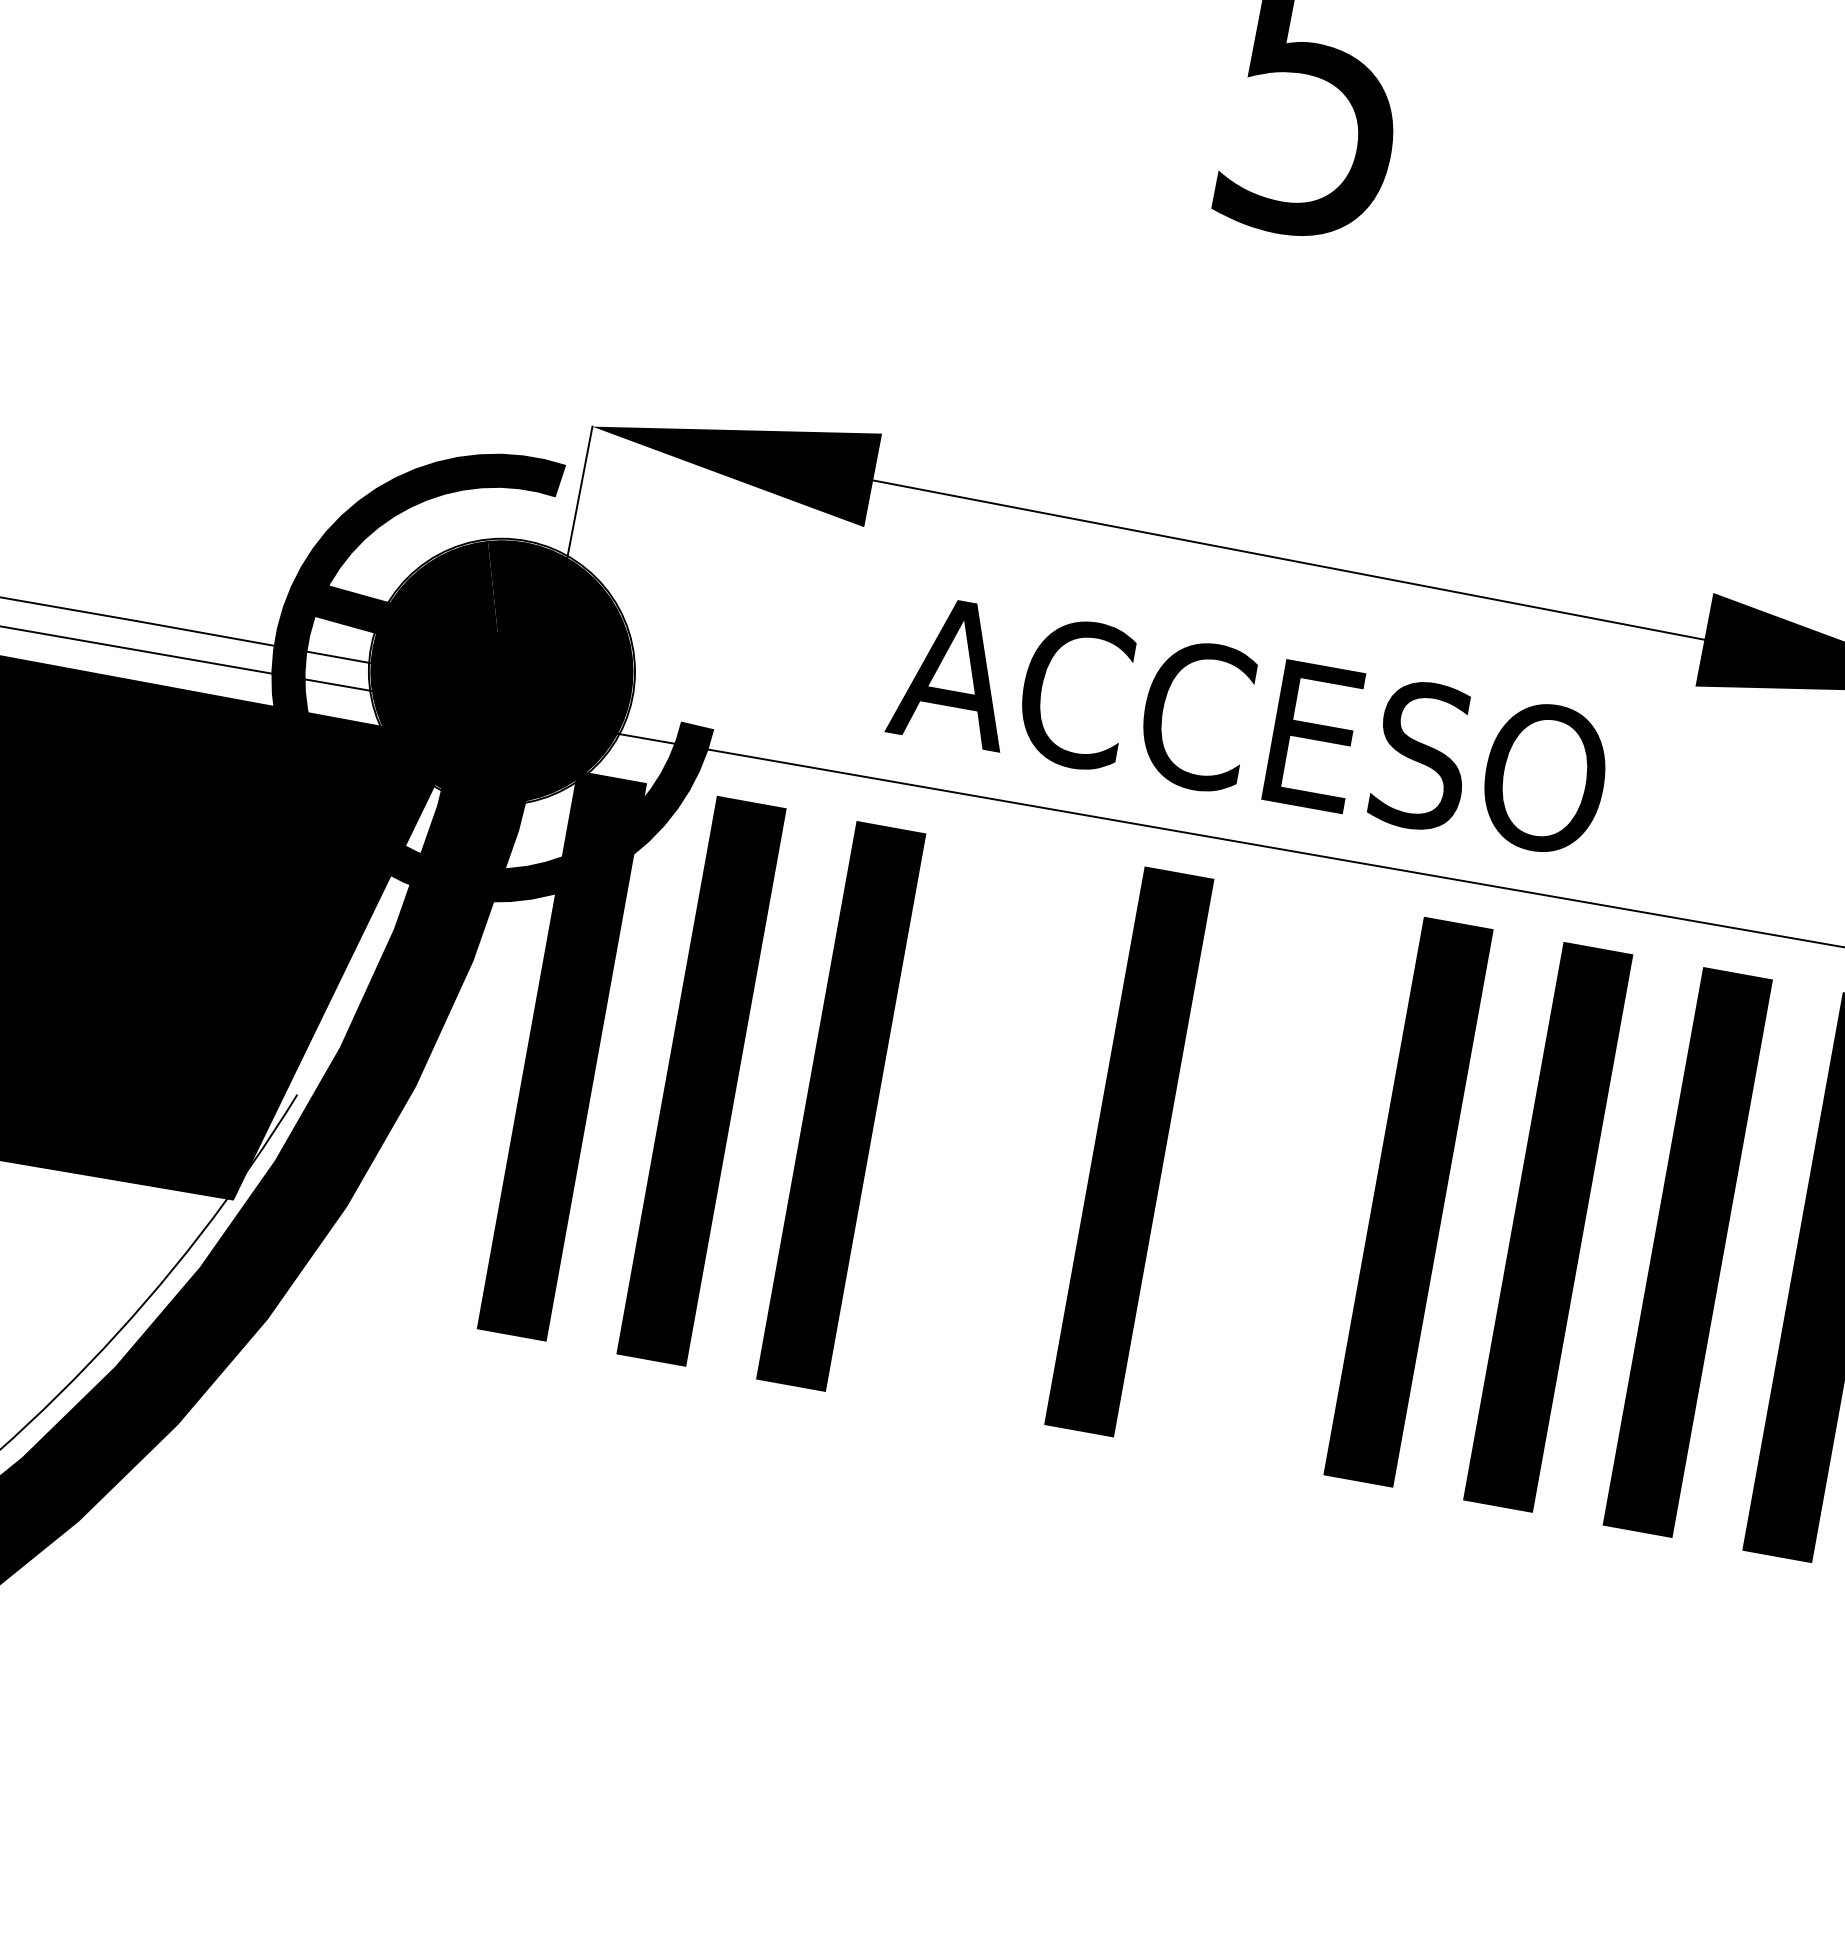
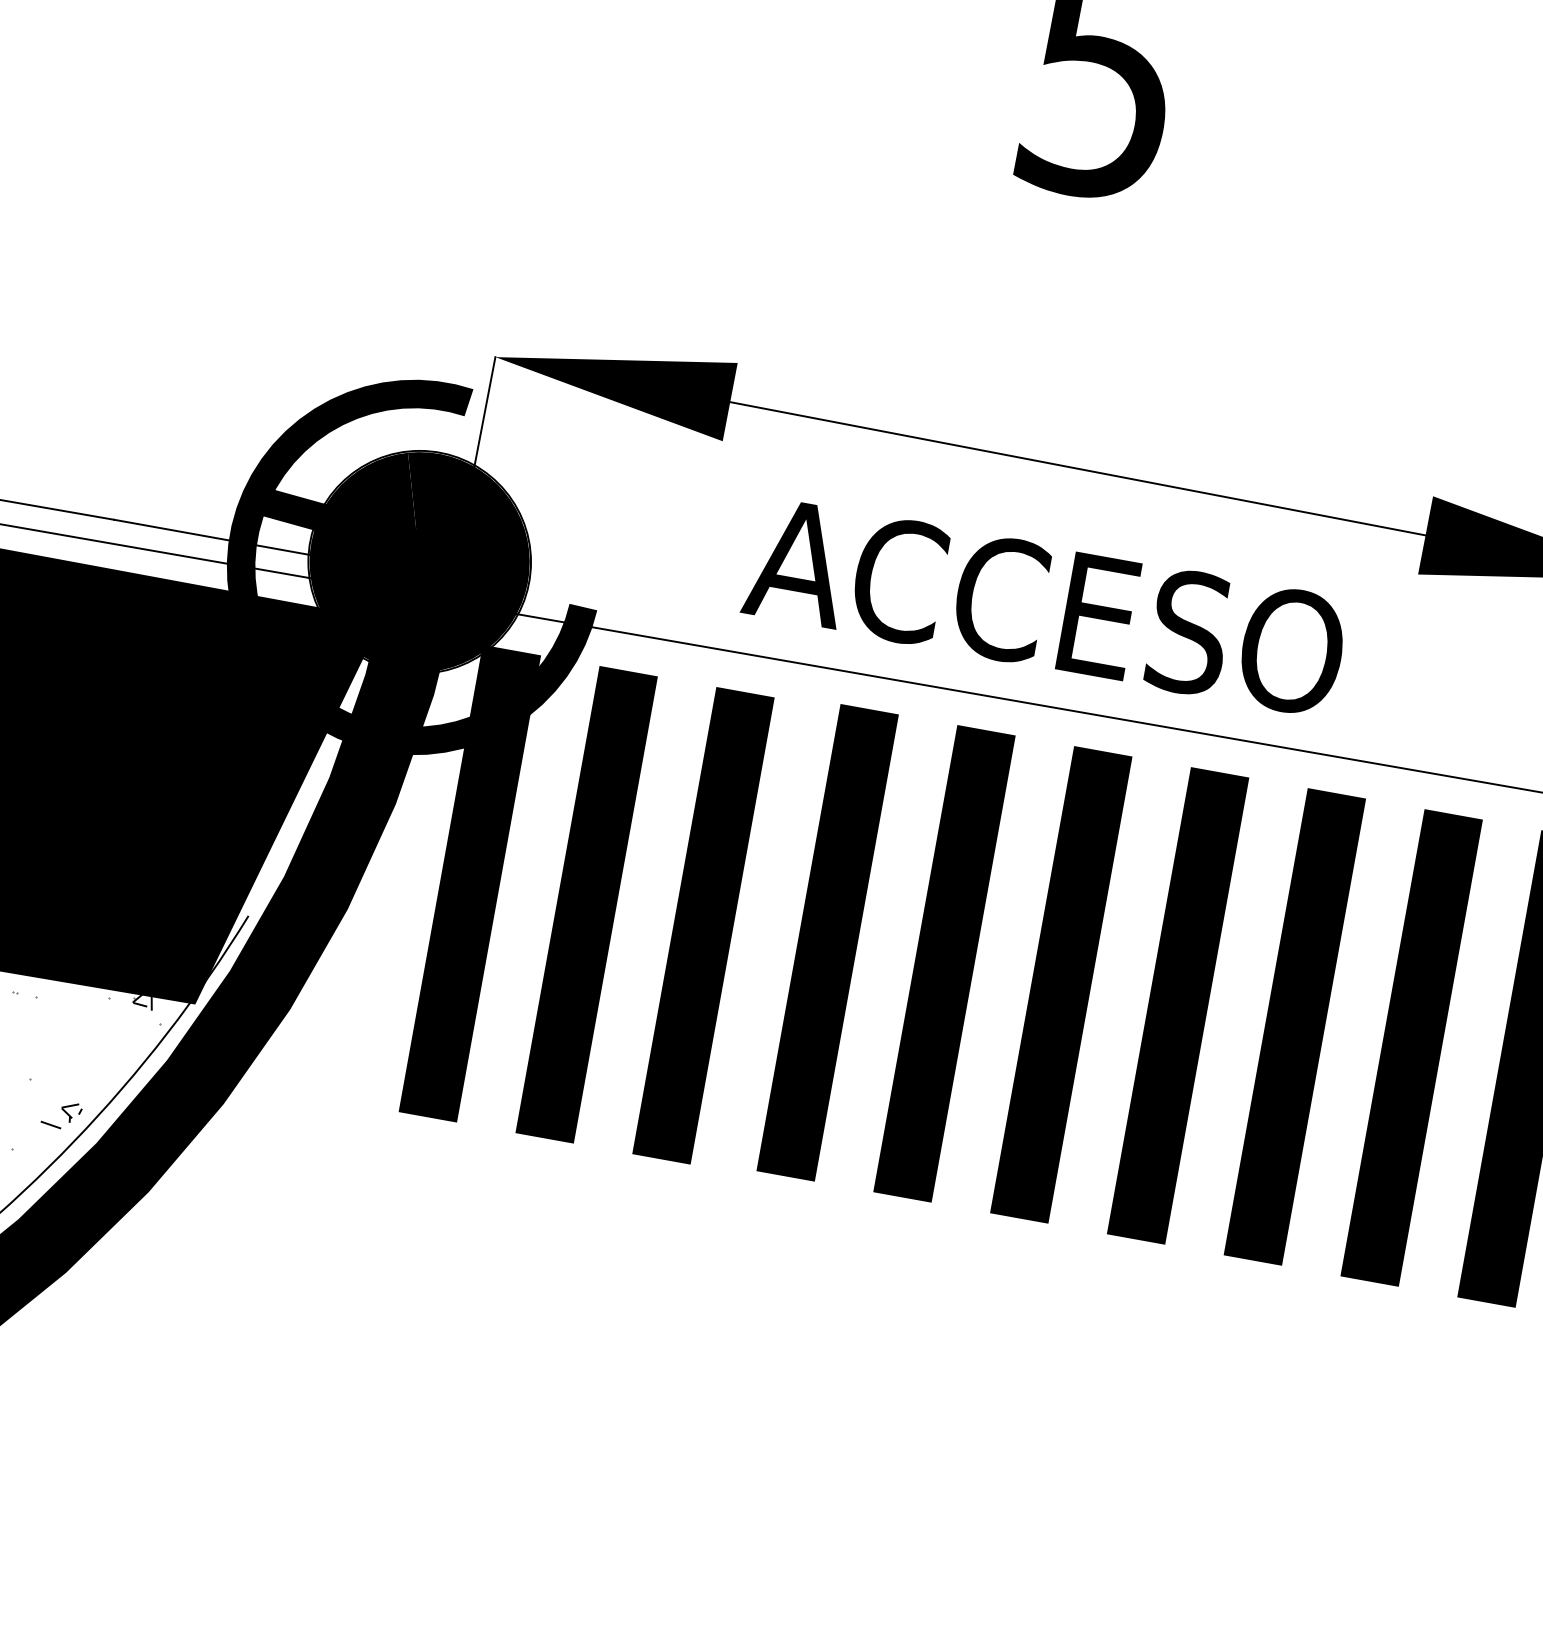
line: (989, 1126) -> (827, 942), added
line: (1268, 1176) -> (1060, 984), added
hatch: (102, 1277) -> (85, 1068), added

